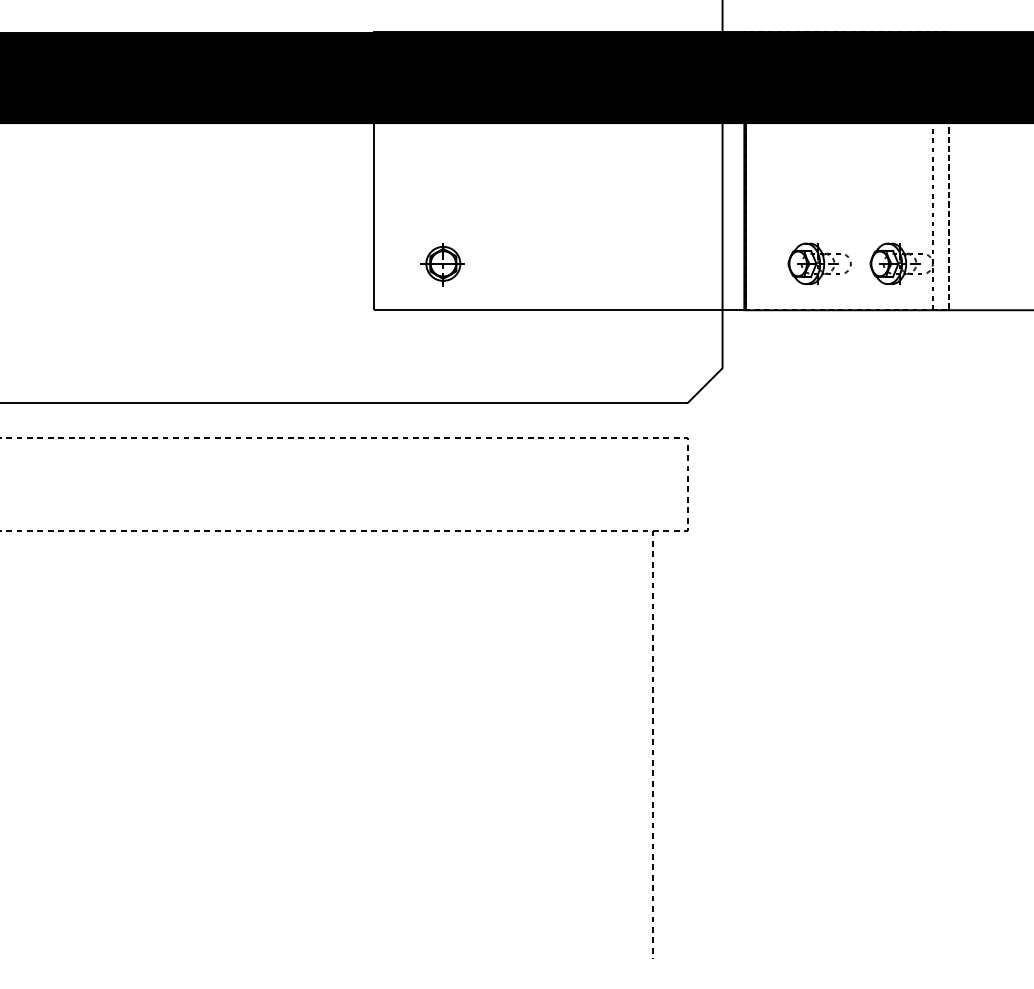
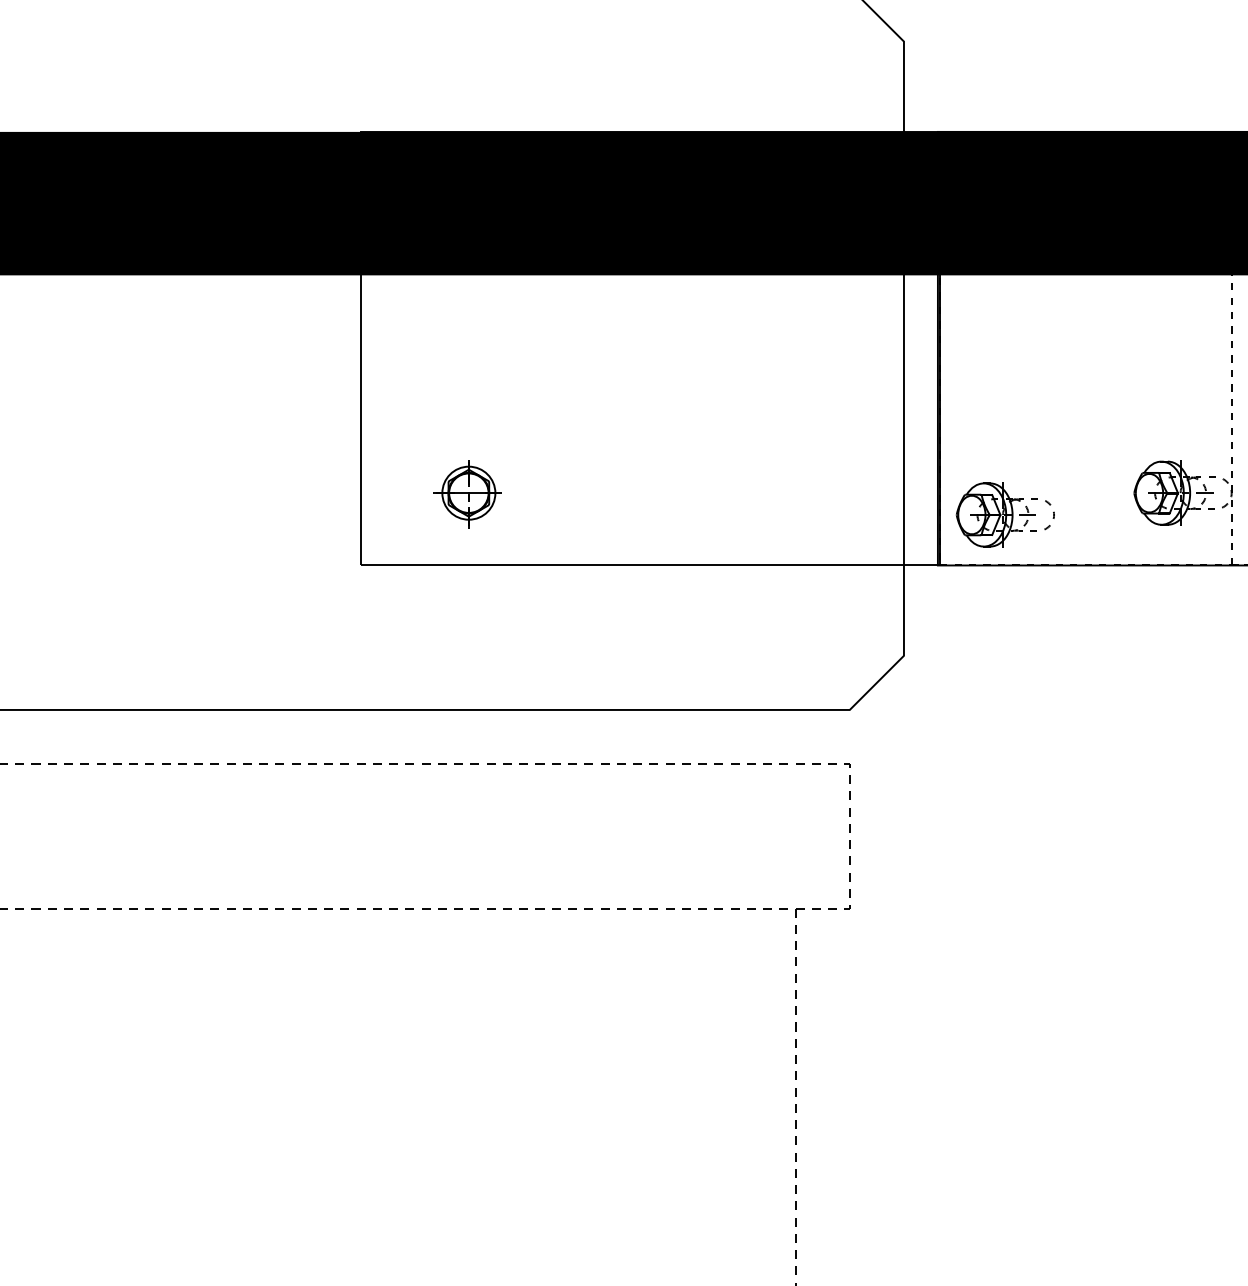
part: (819, 263) -> (1005, 514), moved

